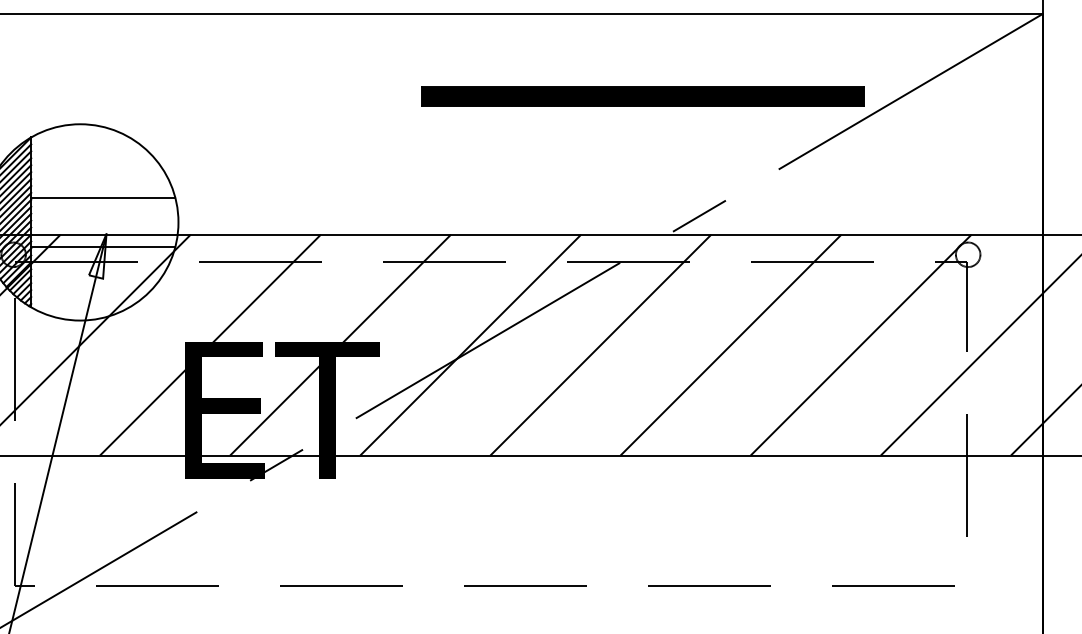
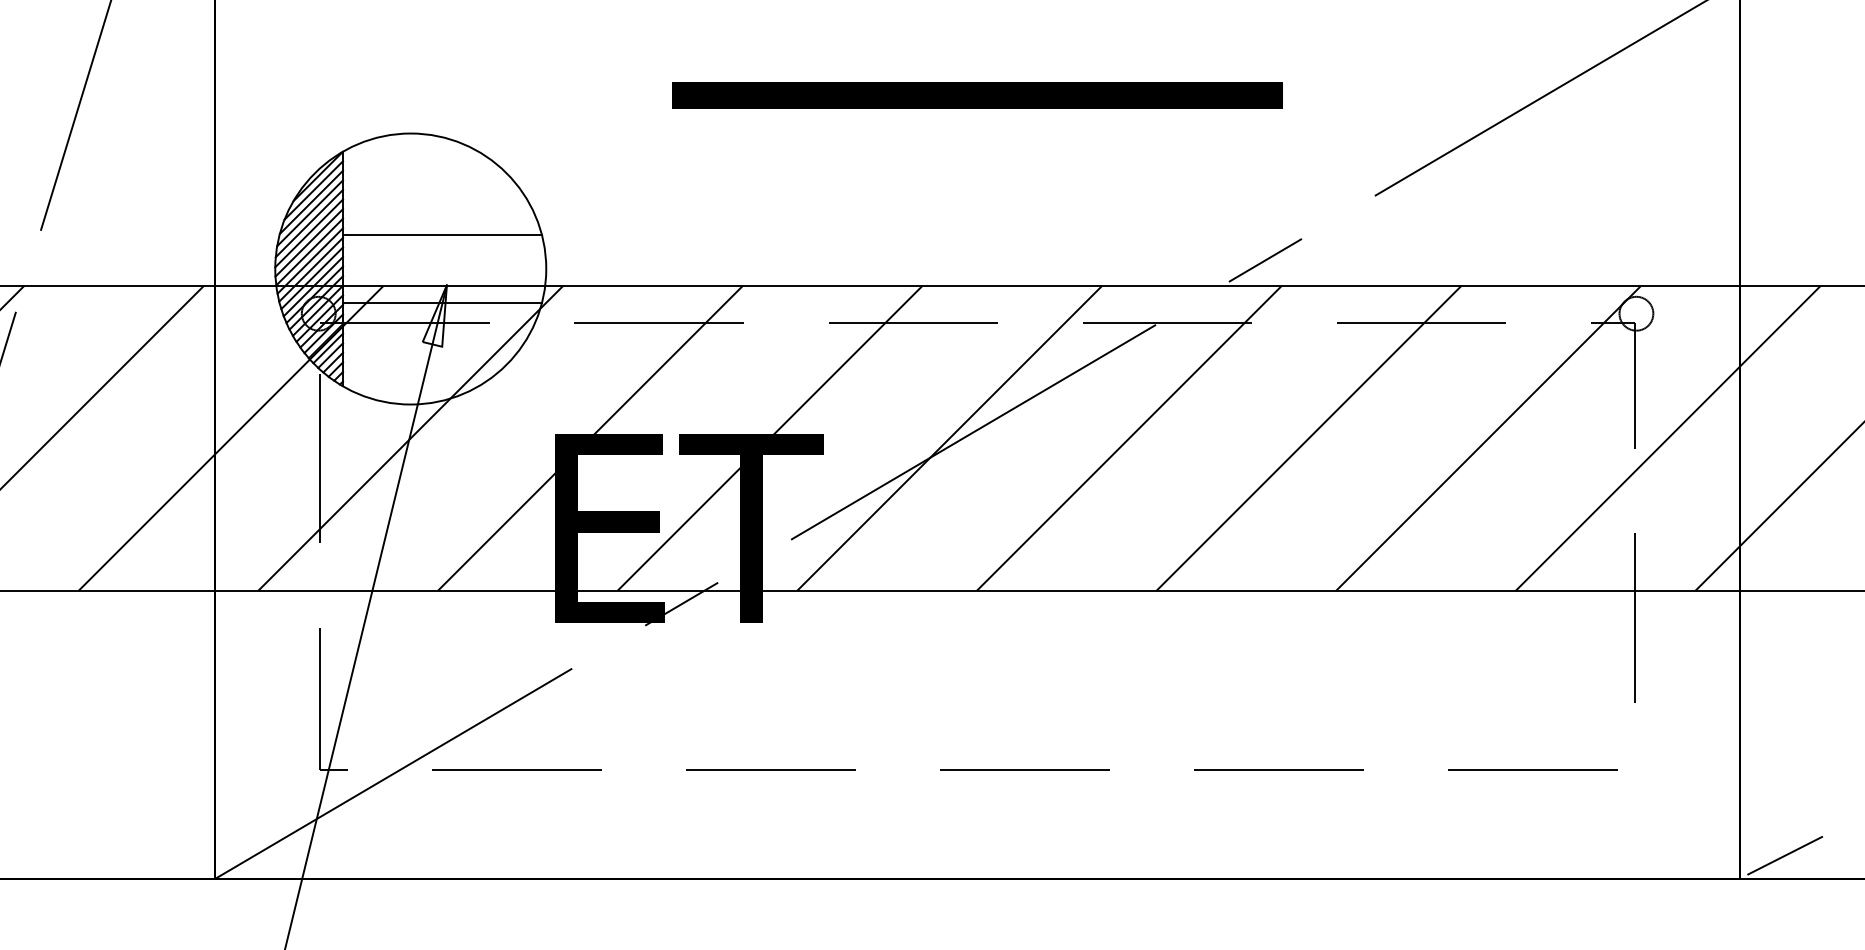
part: (642, 96) -> (977, 95), moved

